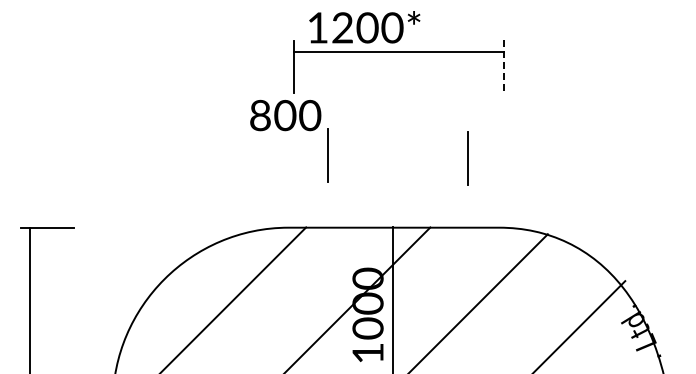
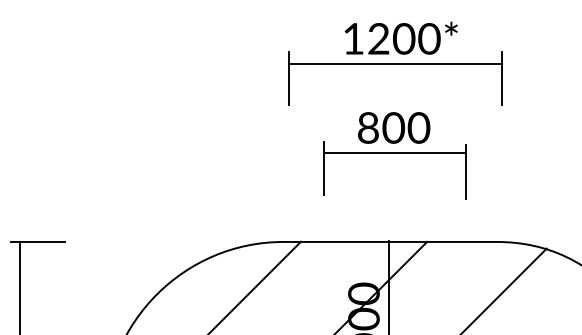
text: (364, 27) -> (400, 38), moved
line: (503, 67) -> (501, 79), dashed -> solid
text: (285, 115) -> (393, 127), moved
line: (398, 139) -> (394, 152), added

